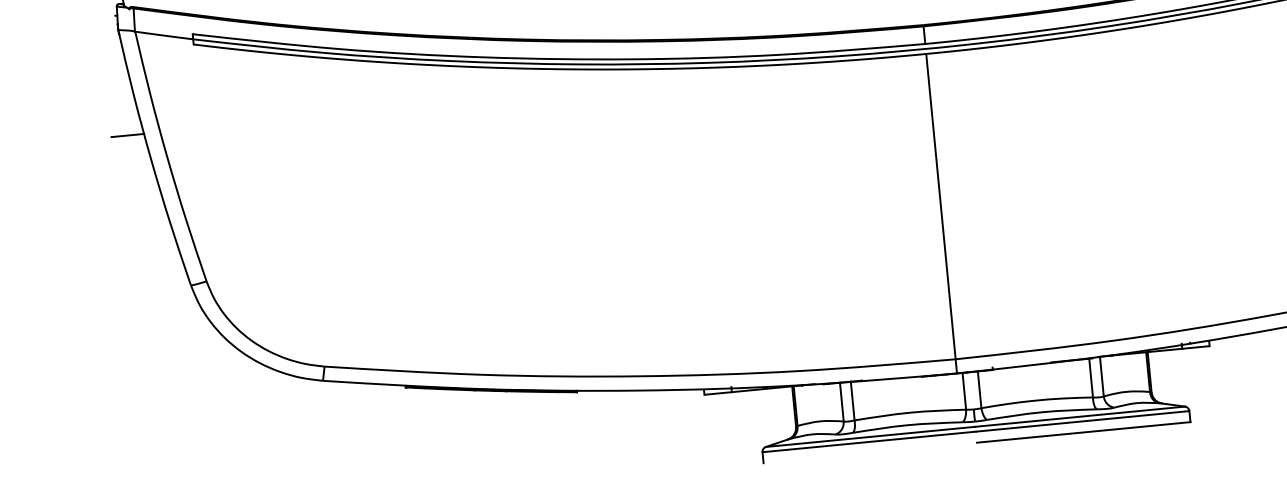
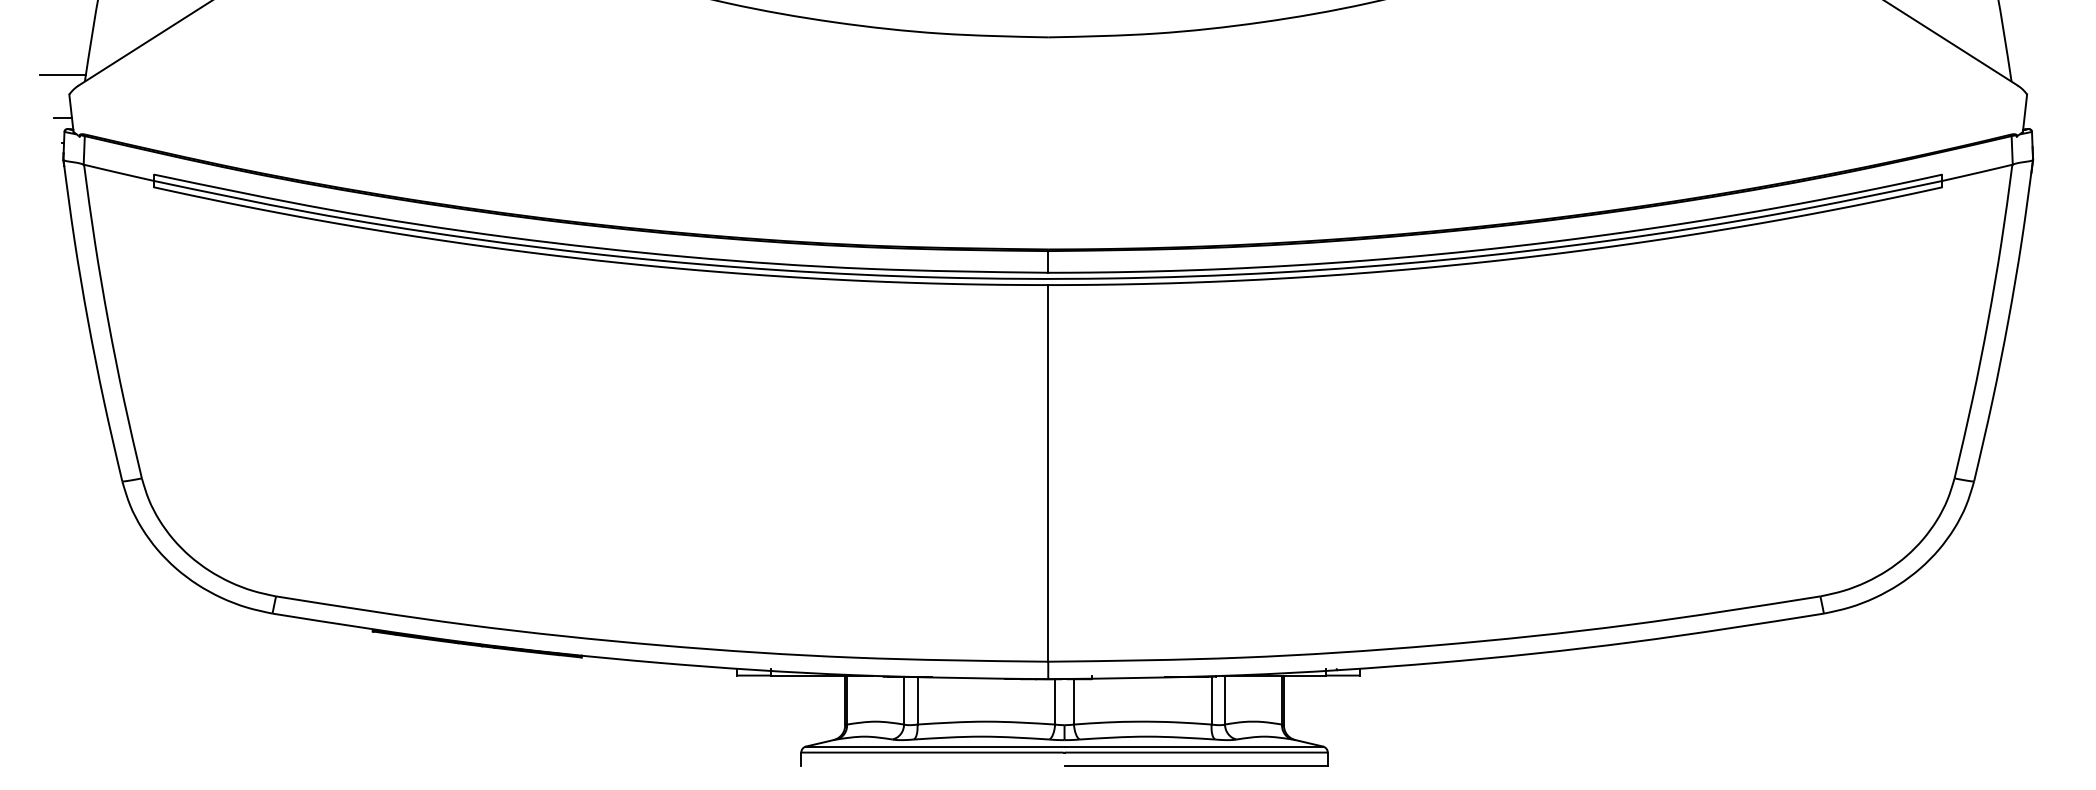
line: (127, 135) -> (62, 290), removed

